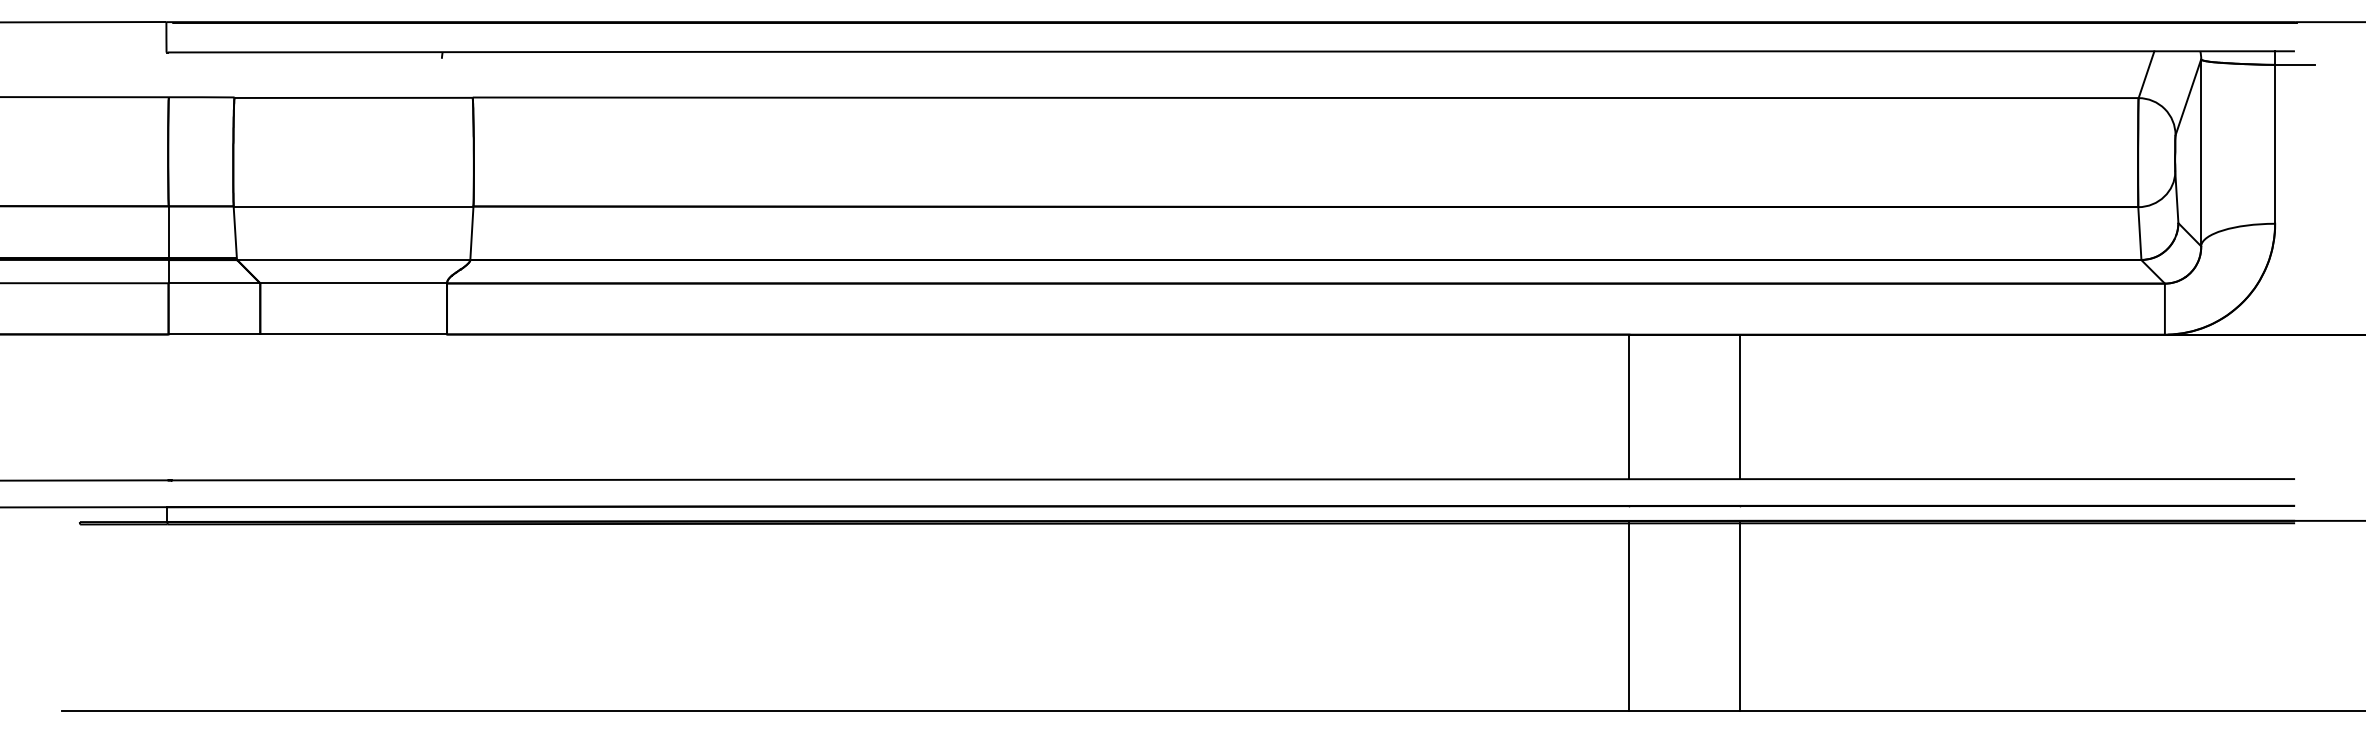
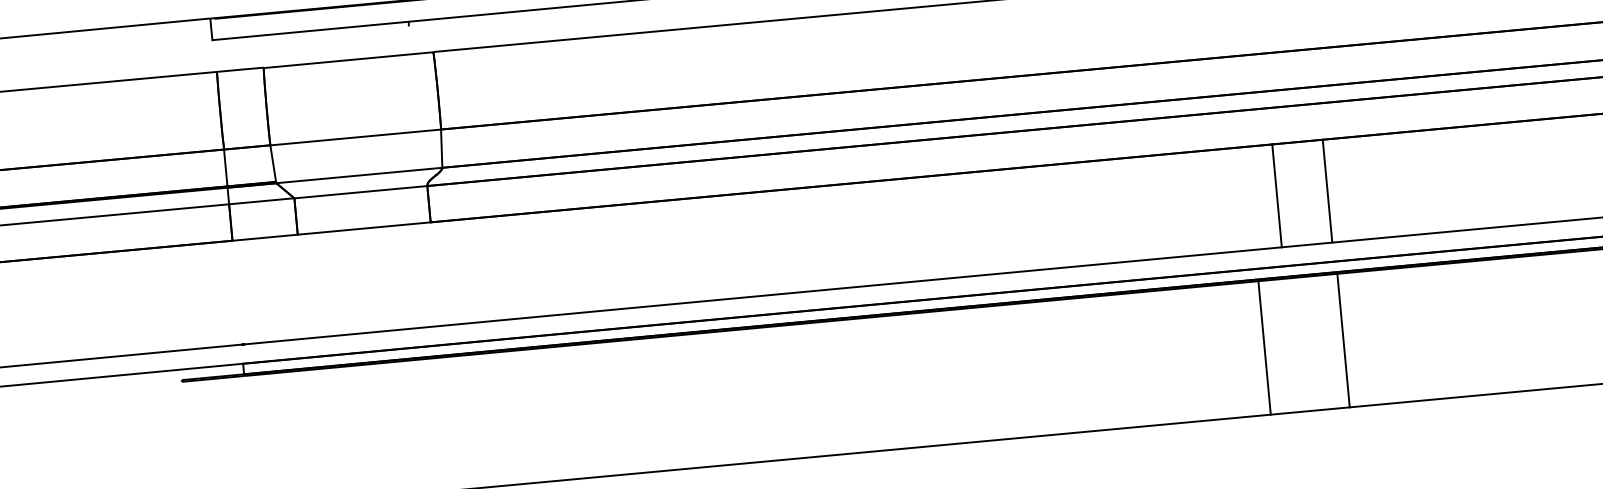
line: (1740, 406) -> (1327, 190), moved
line: (1629, 616) -> (1264, 347), moved
line: (1740, 616) -> (1343, 340), moved

